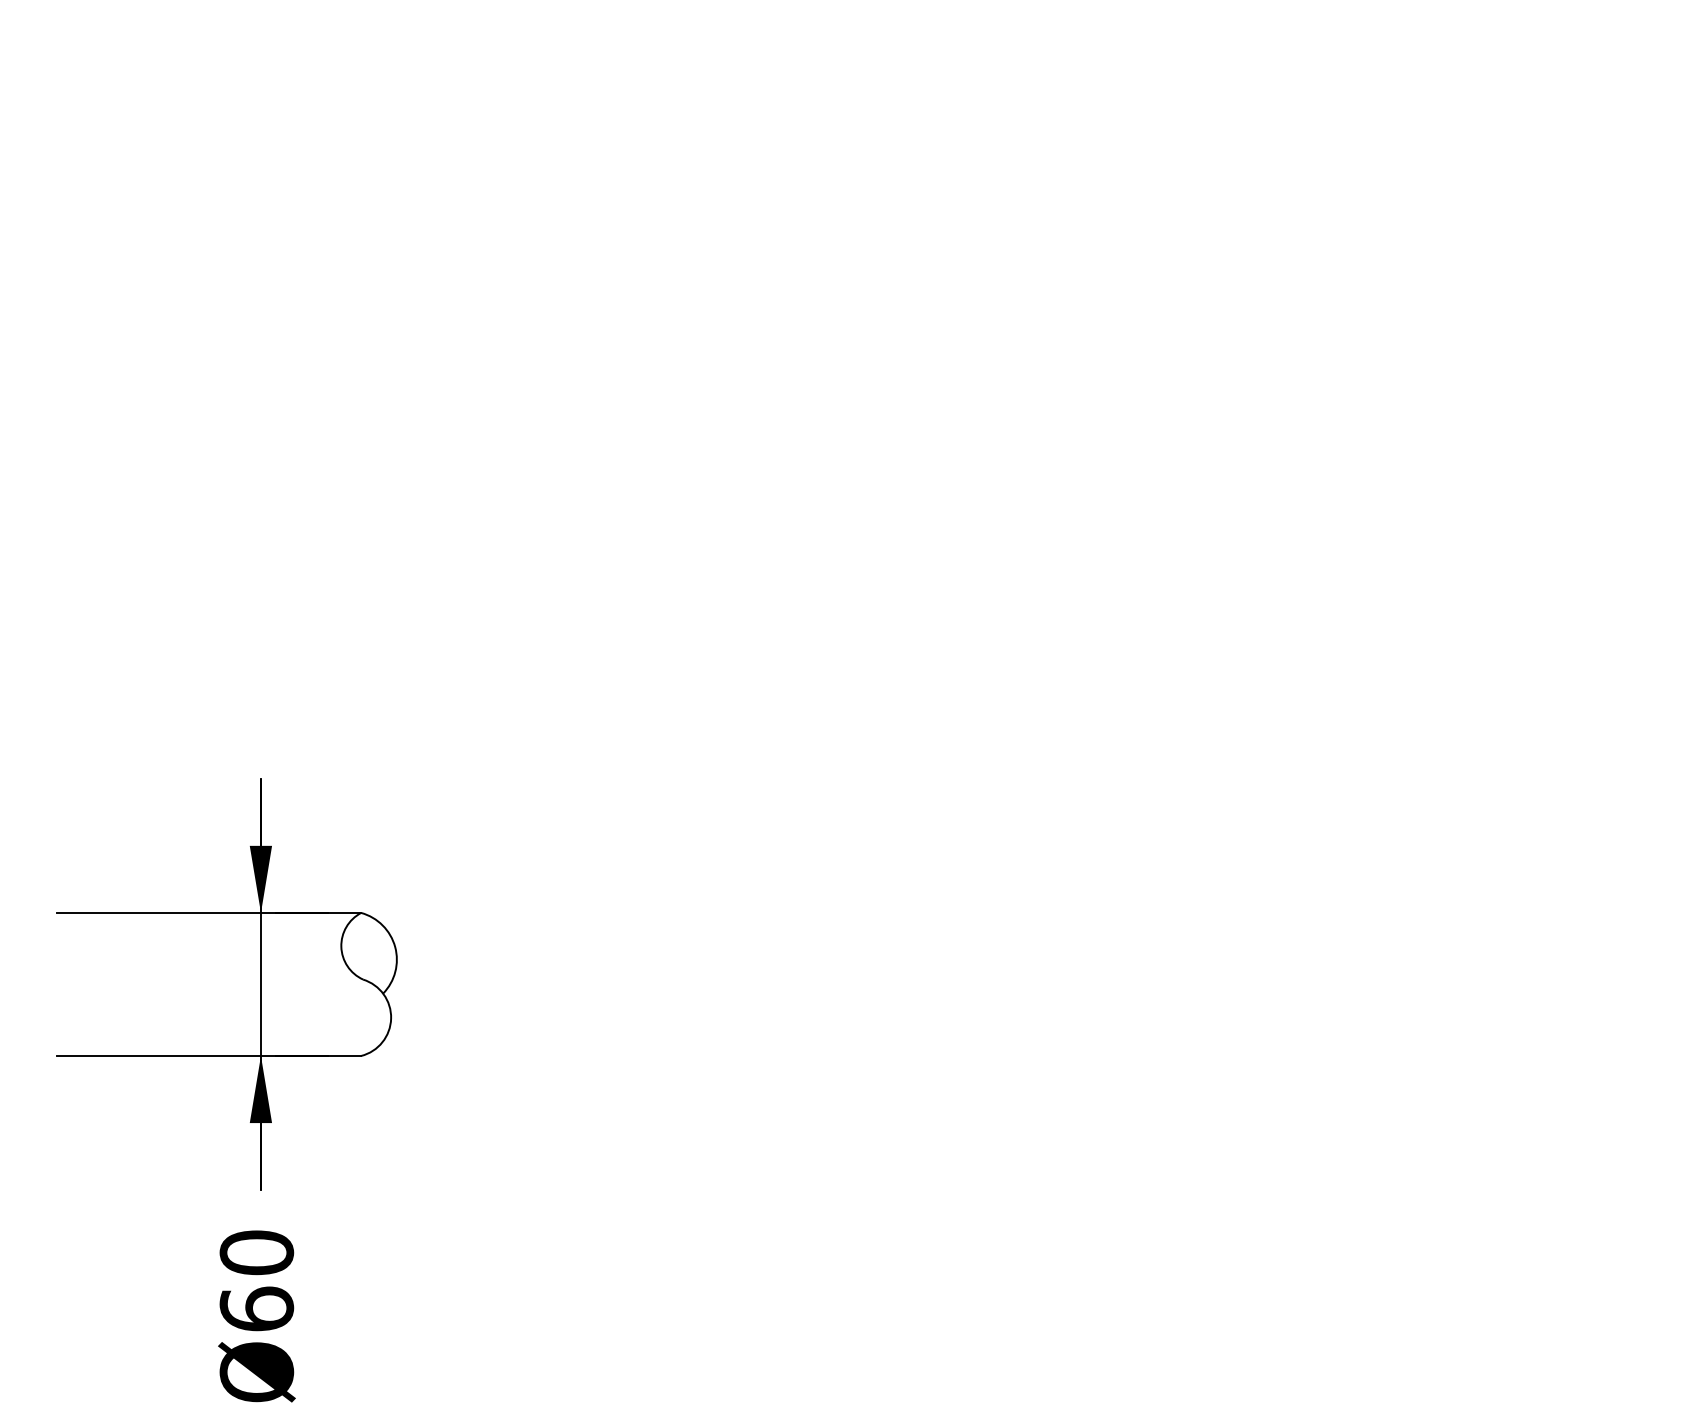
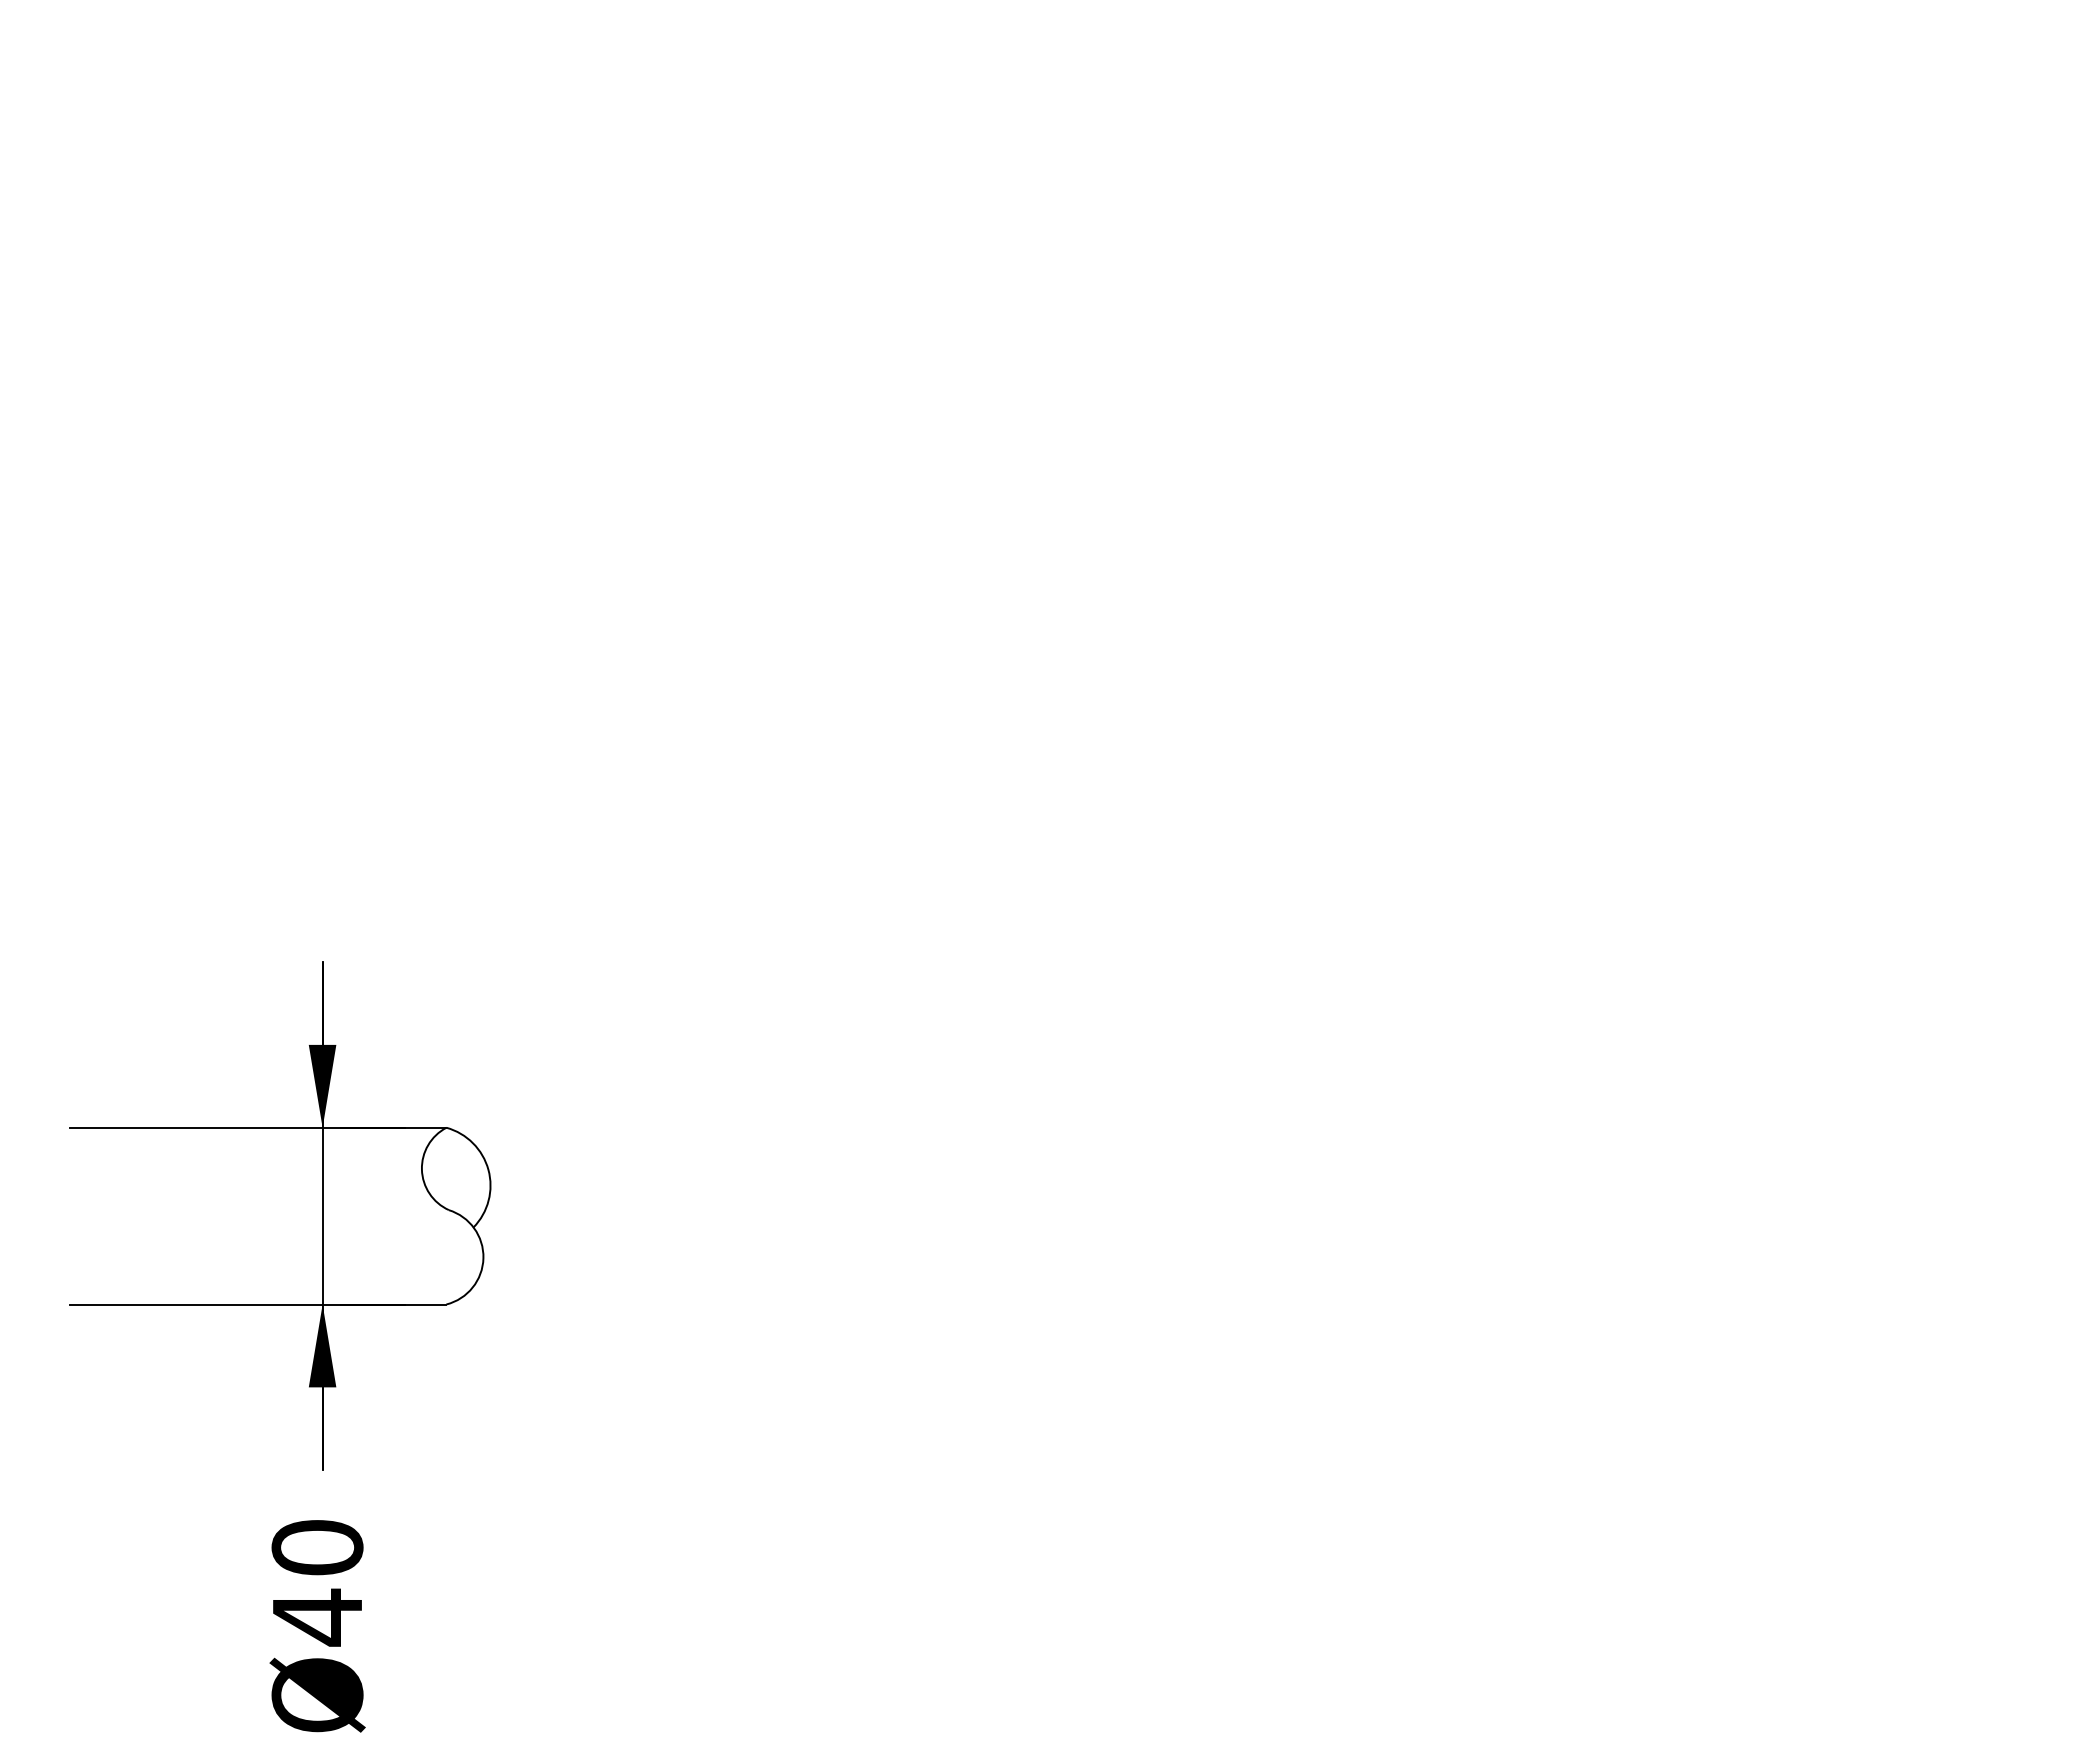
text: (256, 1309) -> (317, 1617), Ø60 -> Ø40

